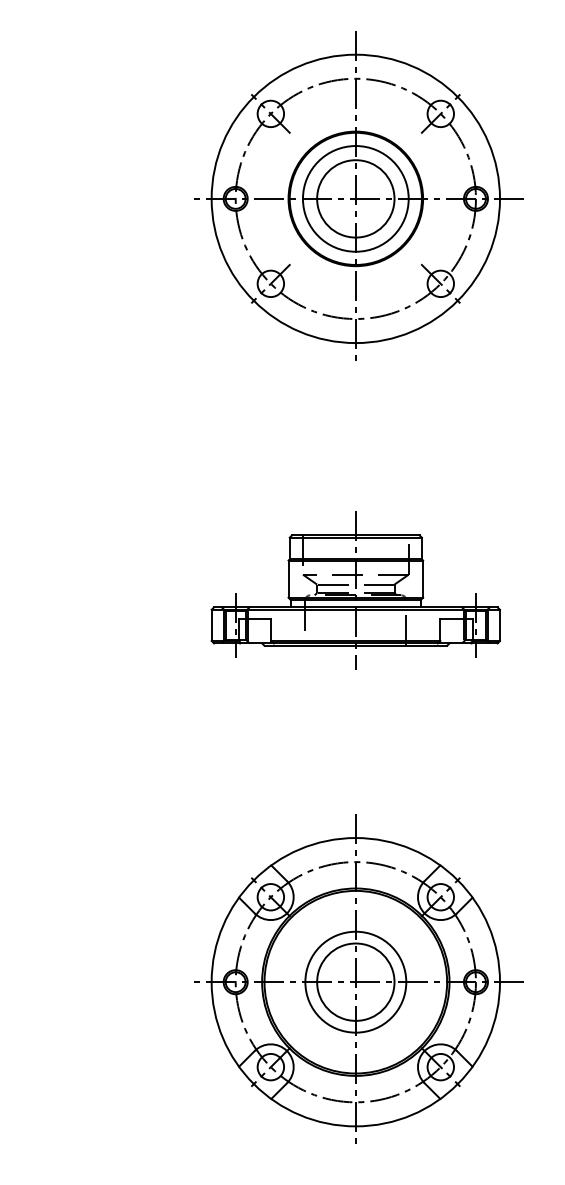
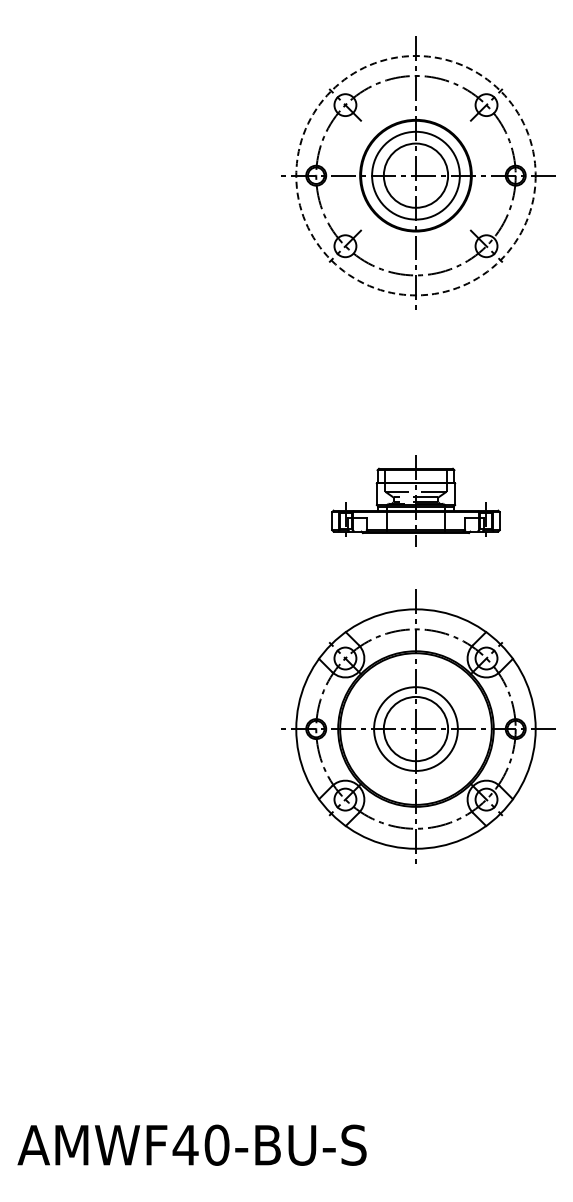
circle: (355, 198) -> (415, 175), solid -> dashed
part: (355, 590) -> (415, 500), size x0.7
part: (358, 979) -> (418, 726), moved

